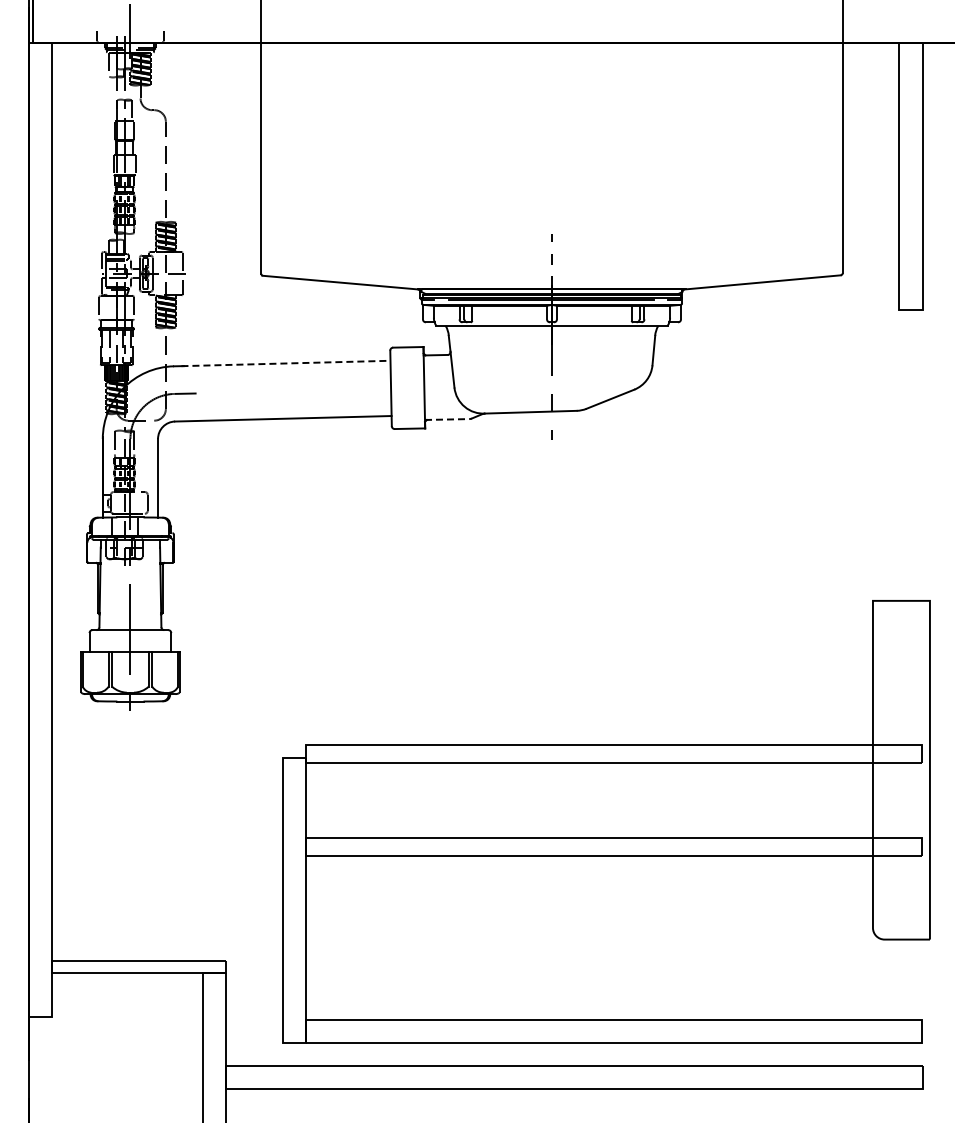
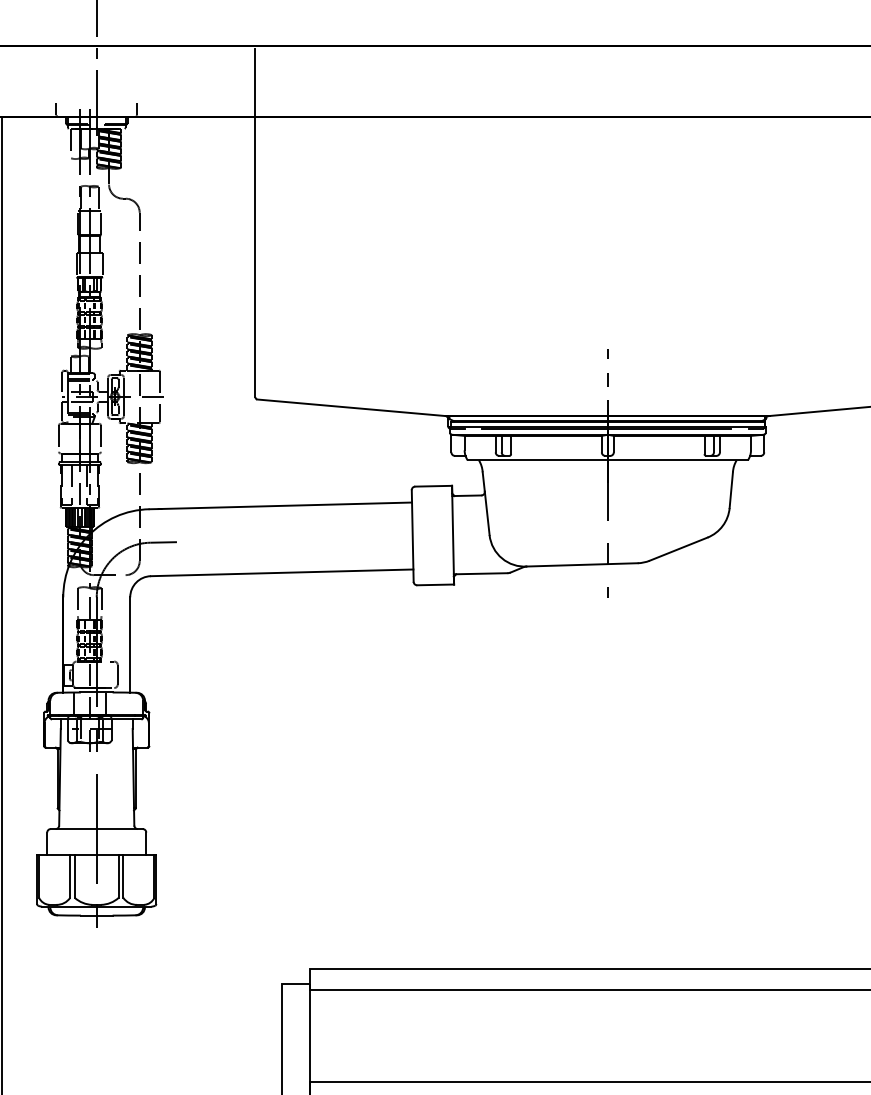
line: (285, 363) -> (284, 505), dashed -> solid
line: (447, 419) -> (481, 573), dashed -> solid

